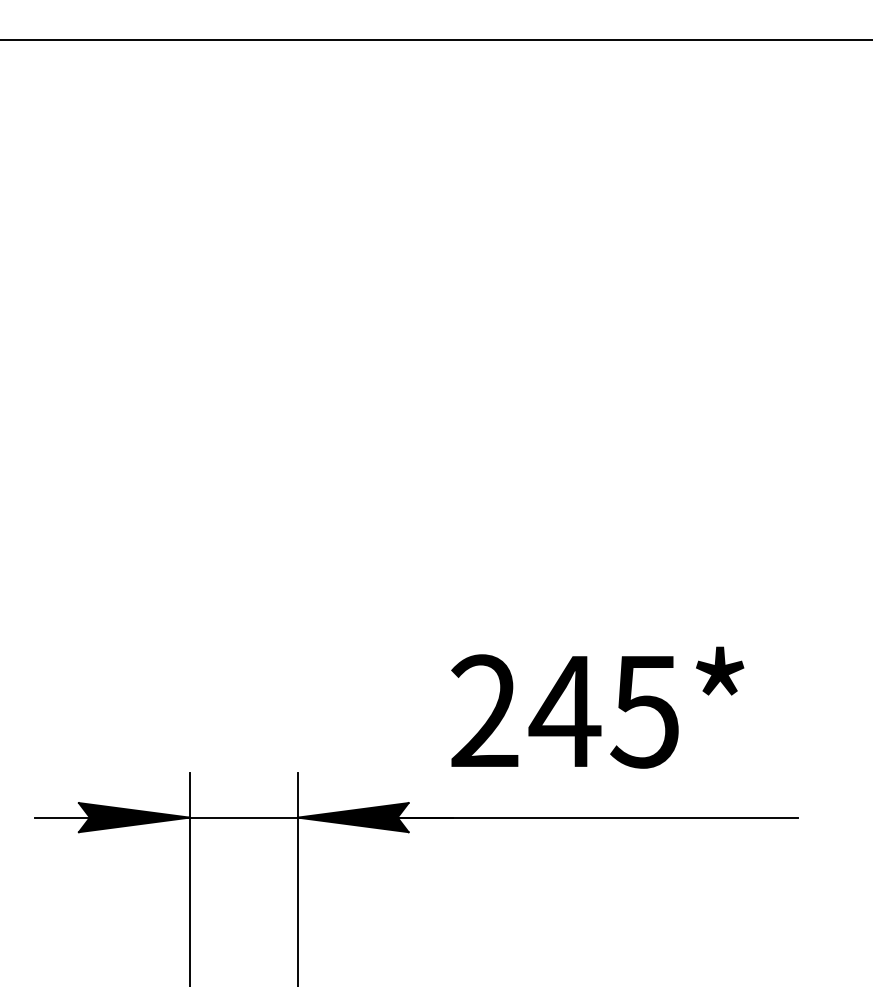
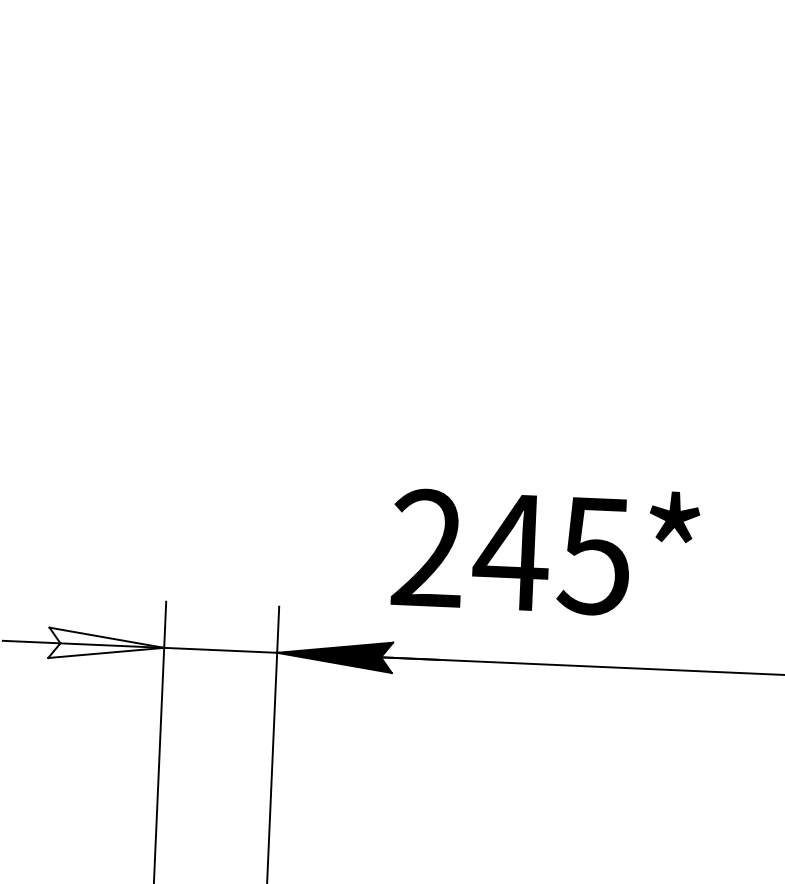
text: (597, 707) -> (545, 549), moved
fill: (133, 817) -> (105, 645), removed

